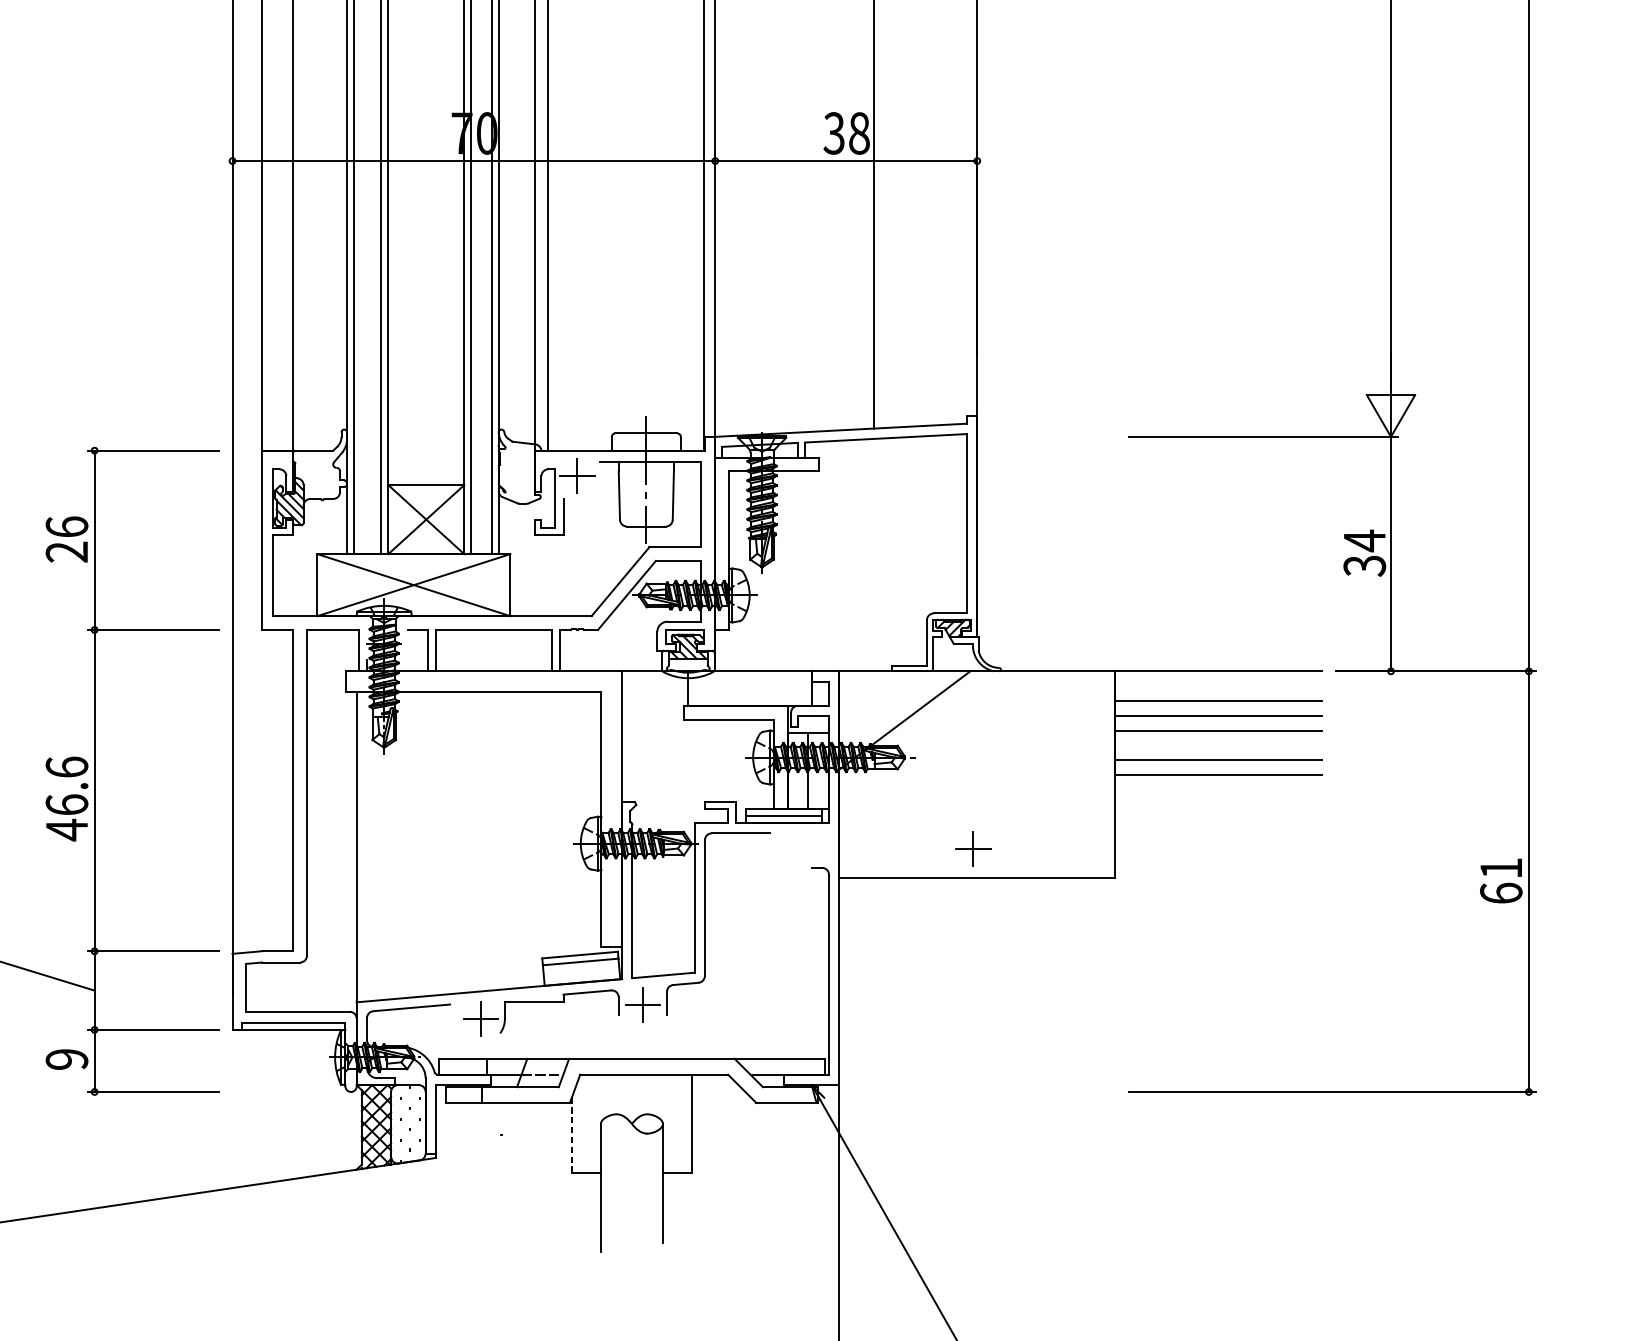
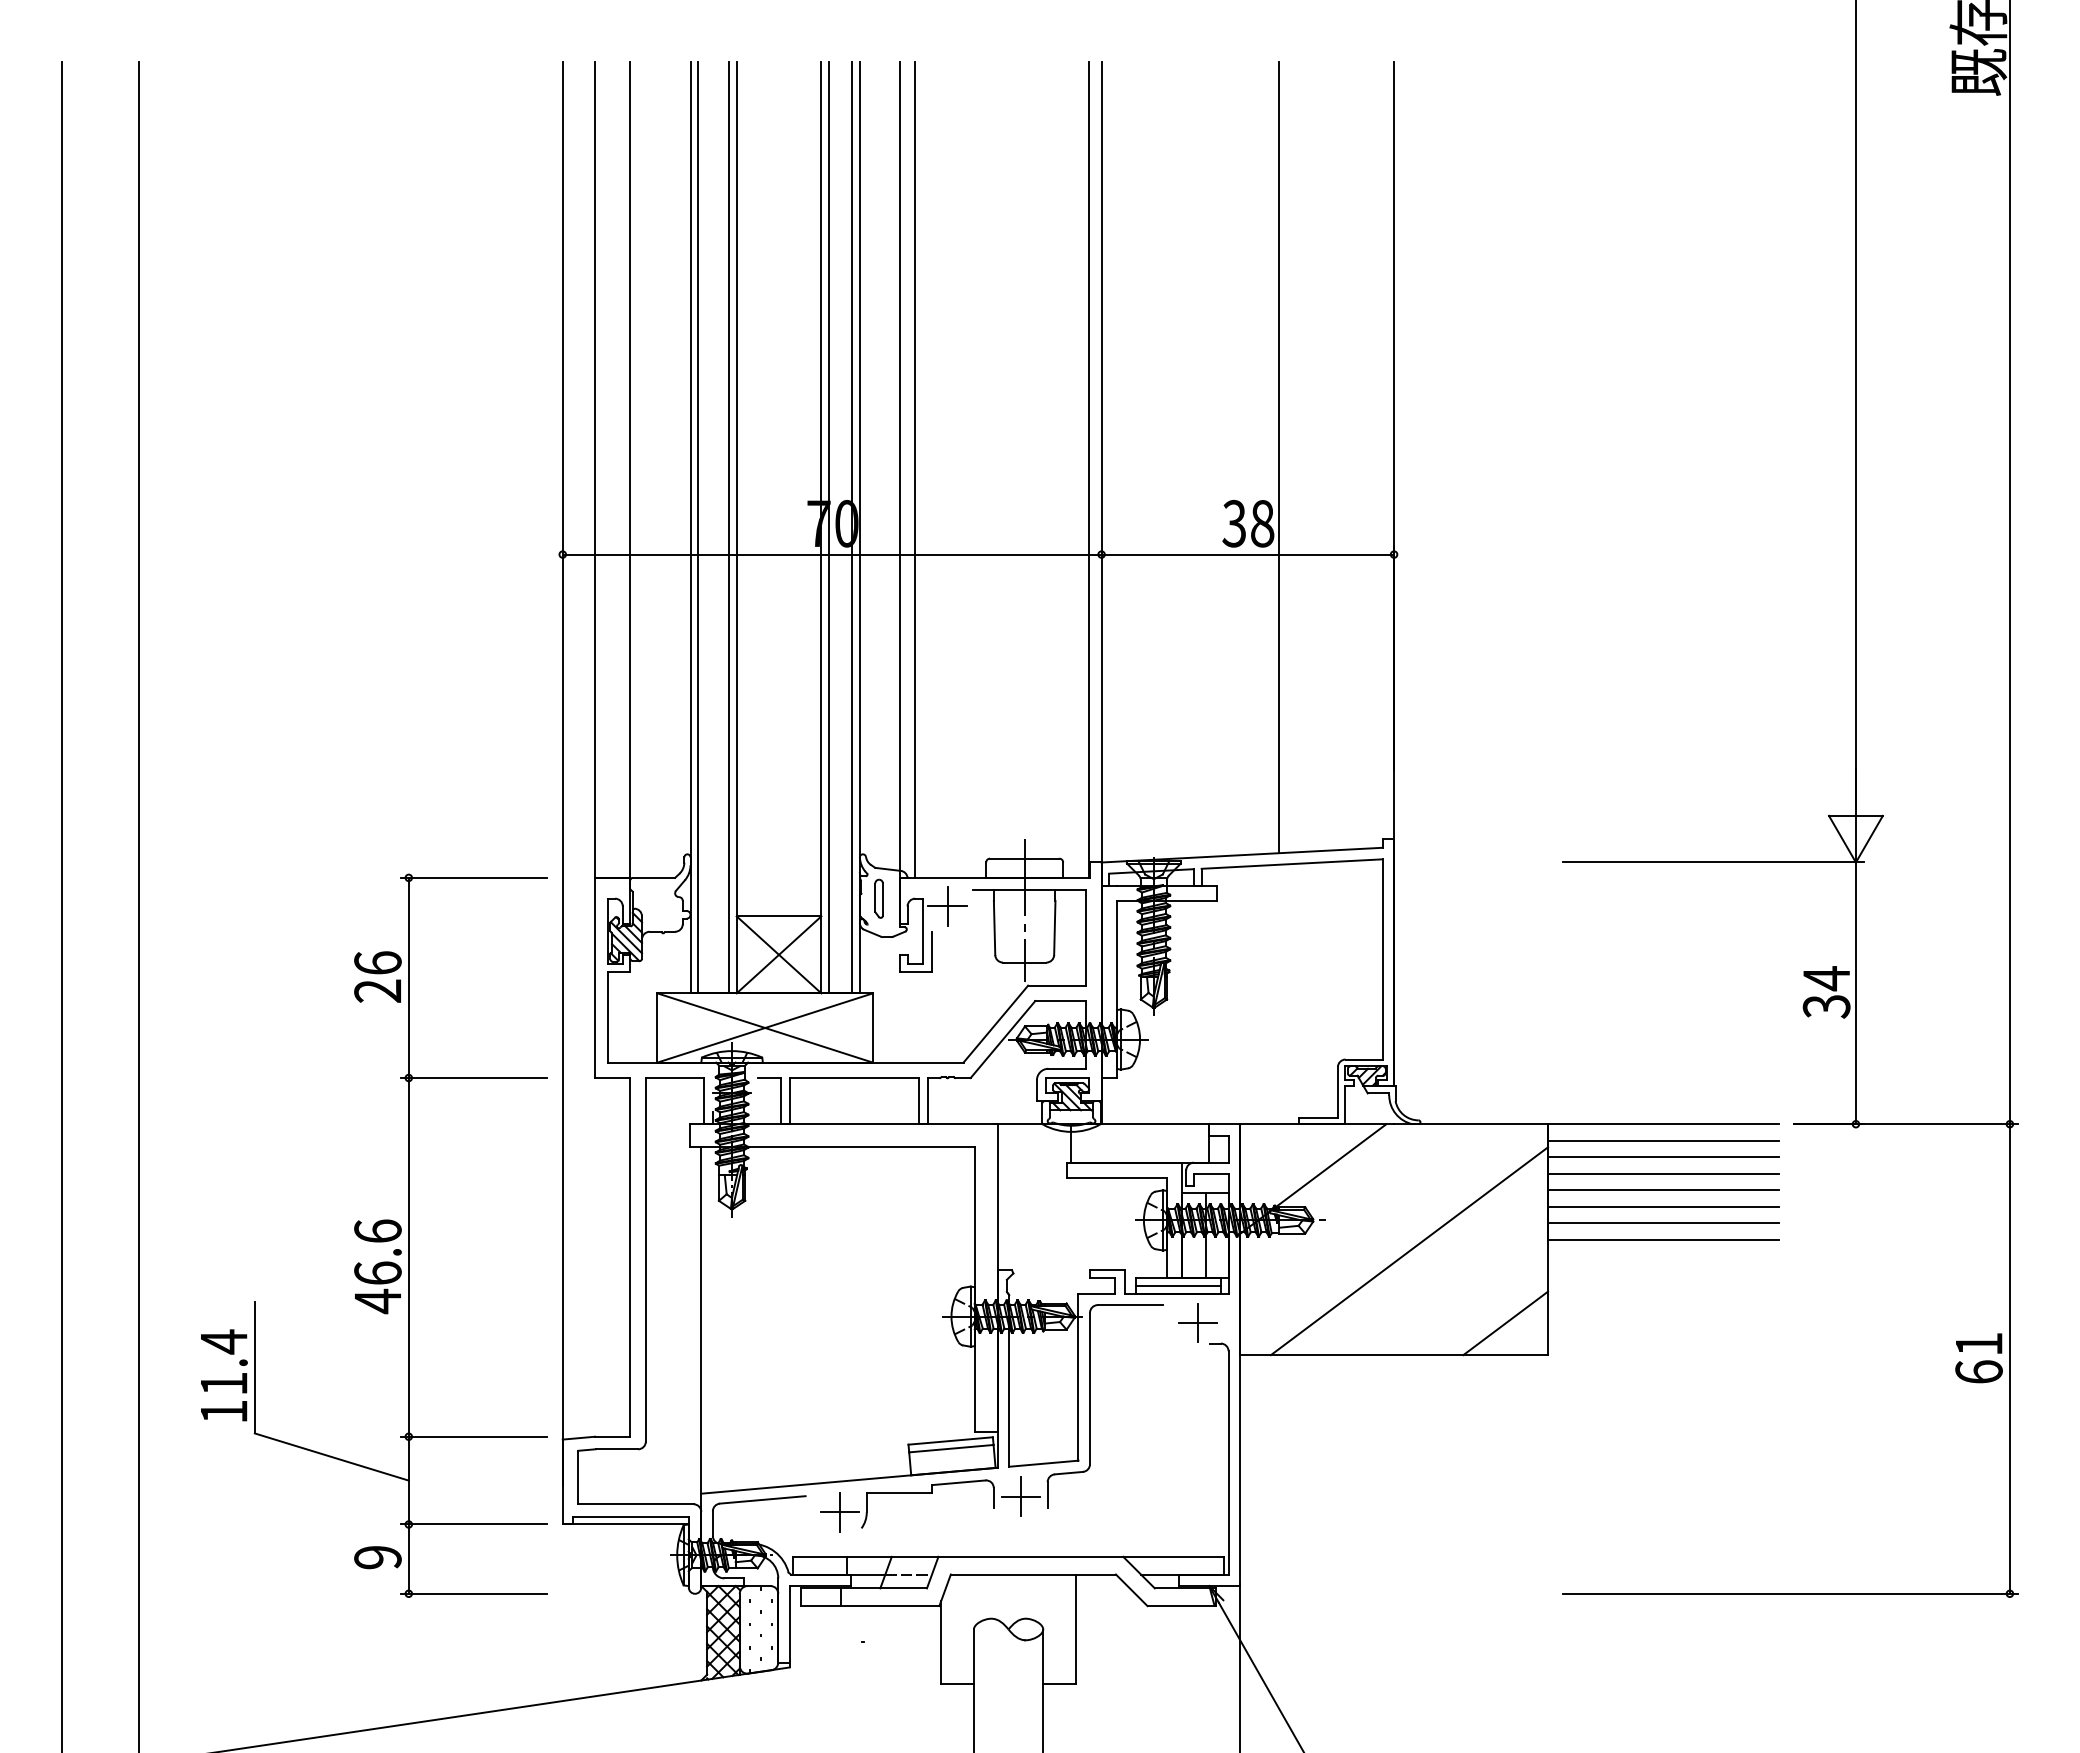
part: (515, 469) -> (878, 898), added
line: (1218, 685) -> (1663, 1140), added
line: (1218, 745) -> (1663, 1206), added
line: (991, 785) -> (1409, 1251), added
part: (973, 848) -> (1197, 1322), moved
line: (1077, 849) -> (1505, 1323), added
line: (571, 1134) -> (941, 1641), dashed -> solid

